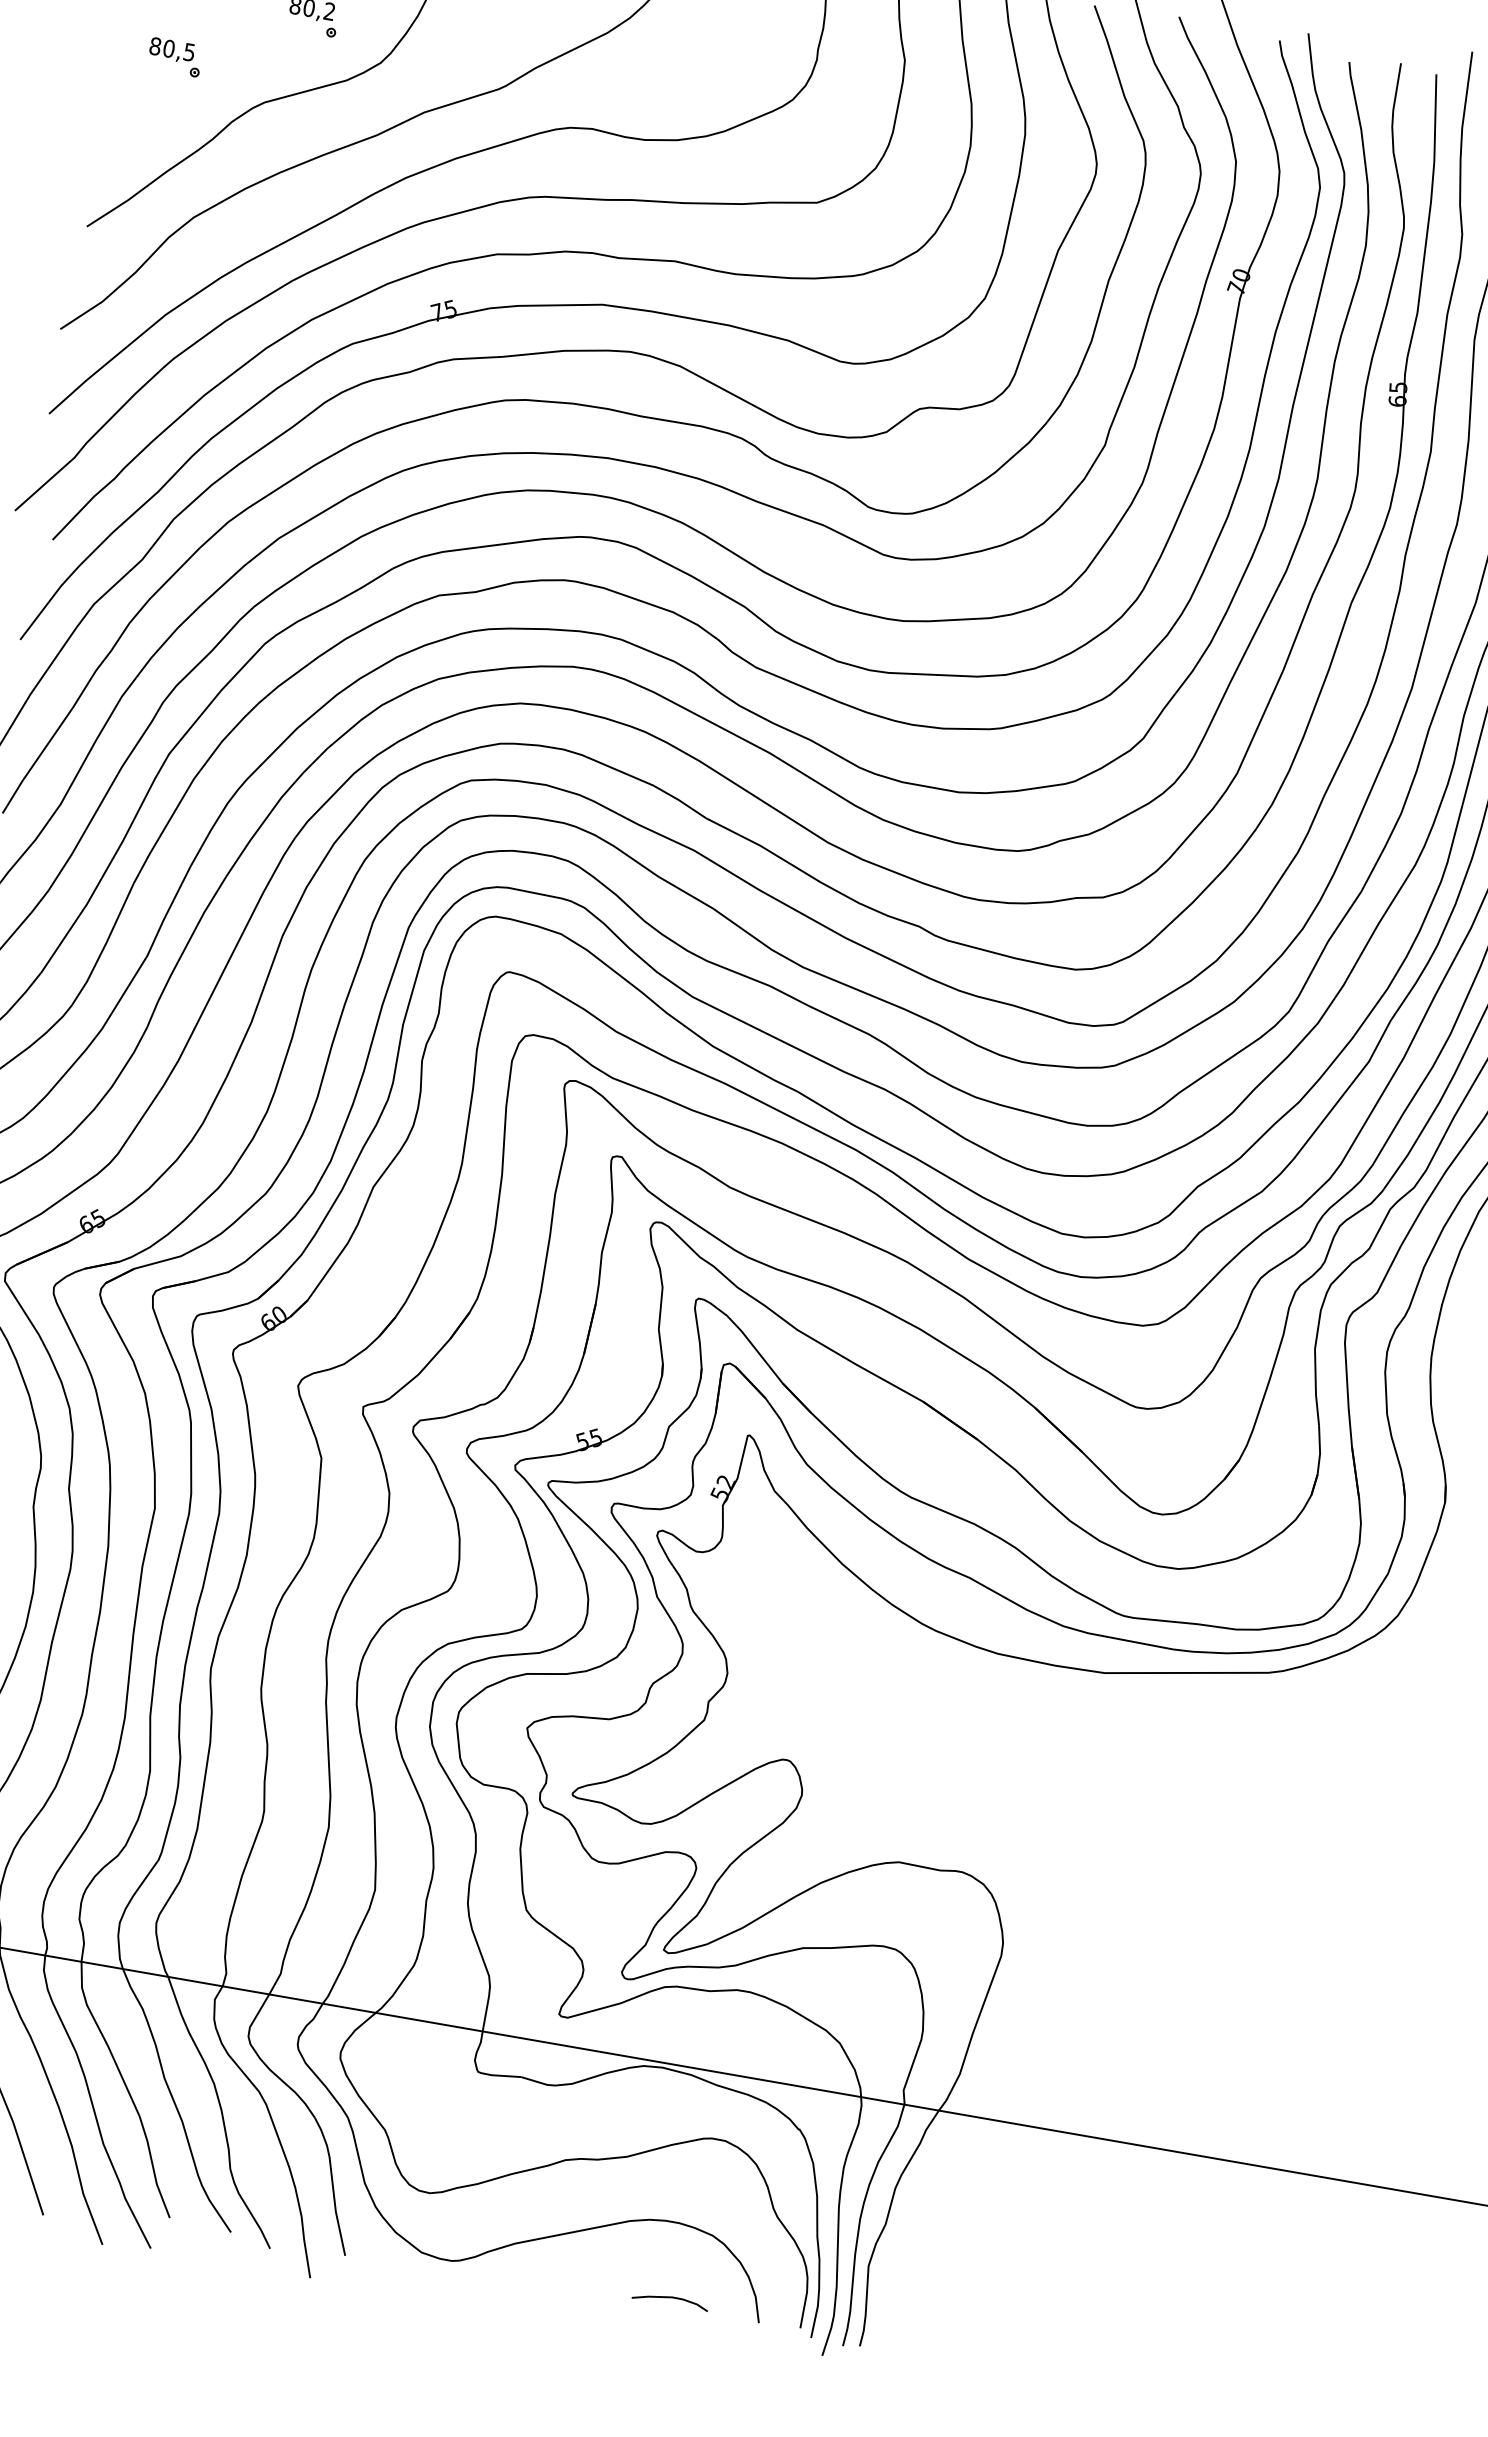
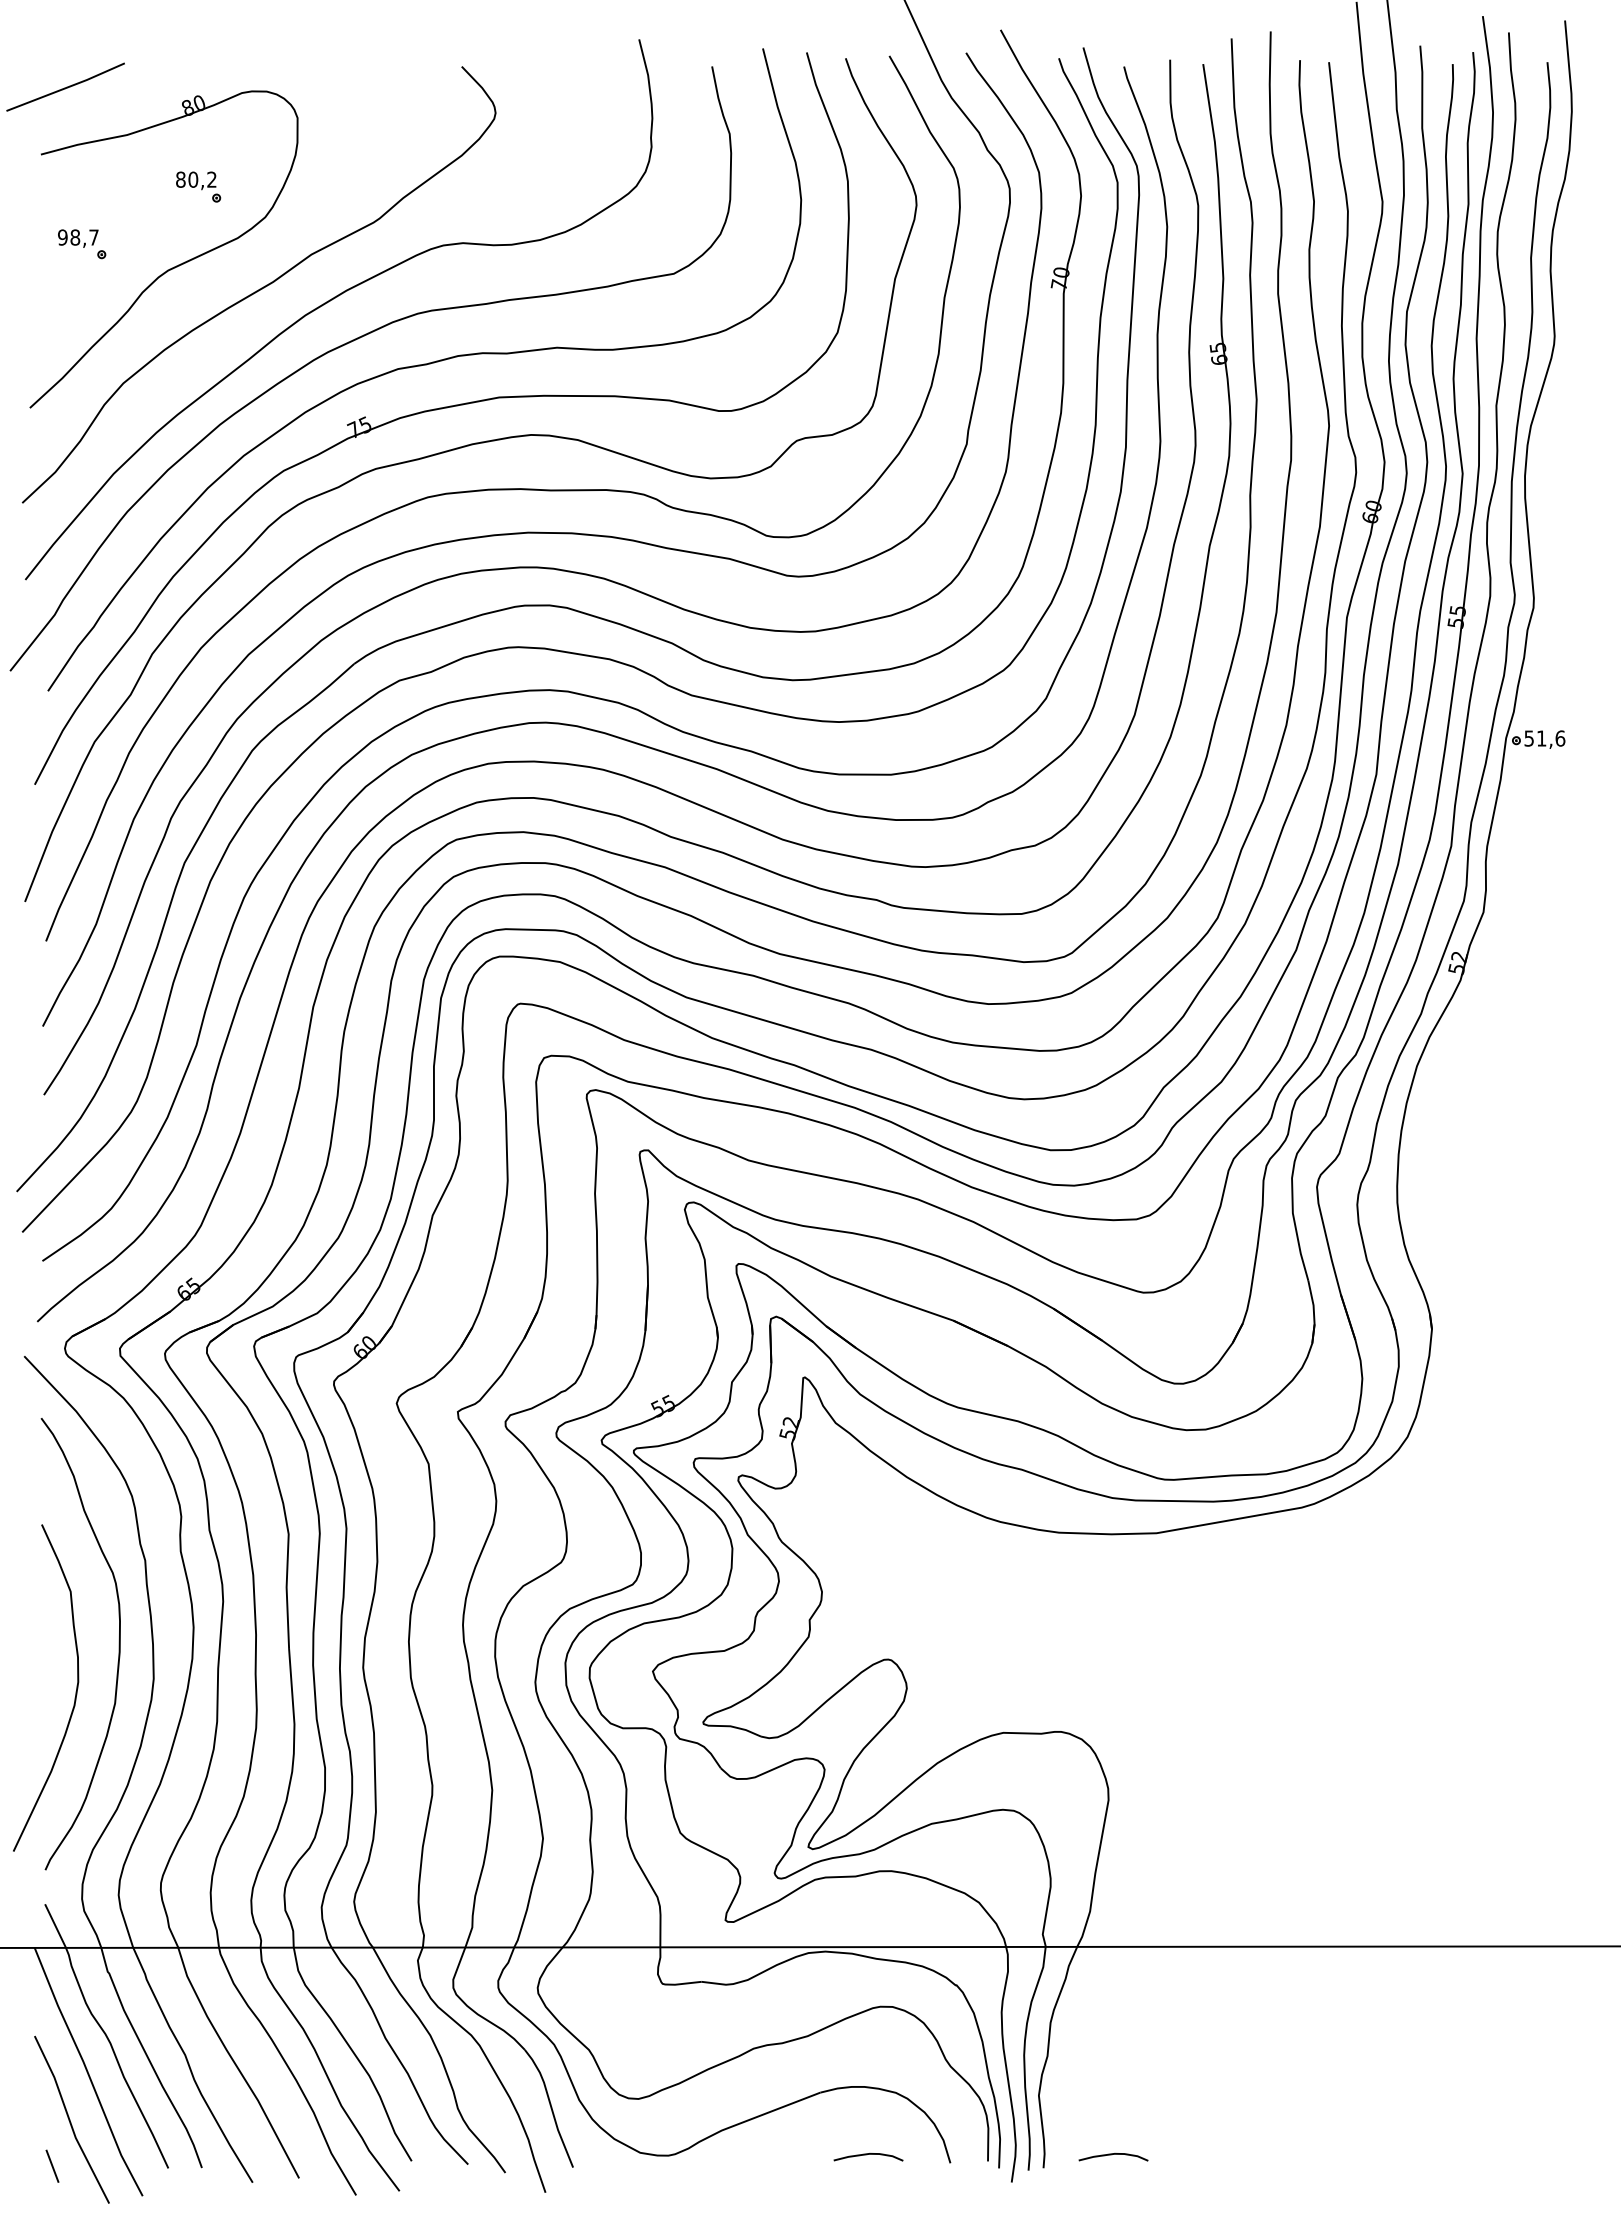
text: (172, 49) -> (78, 237), 80,5 -> 98,7
curve: (936, 2345) -> (1111, 2155), added

